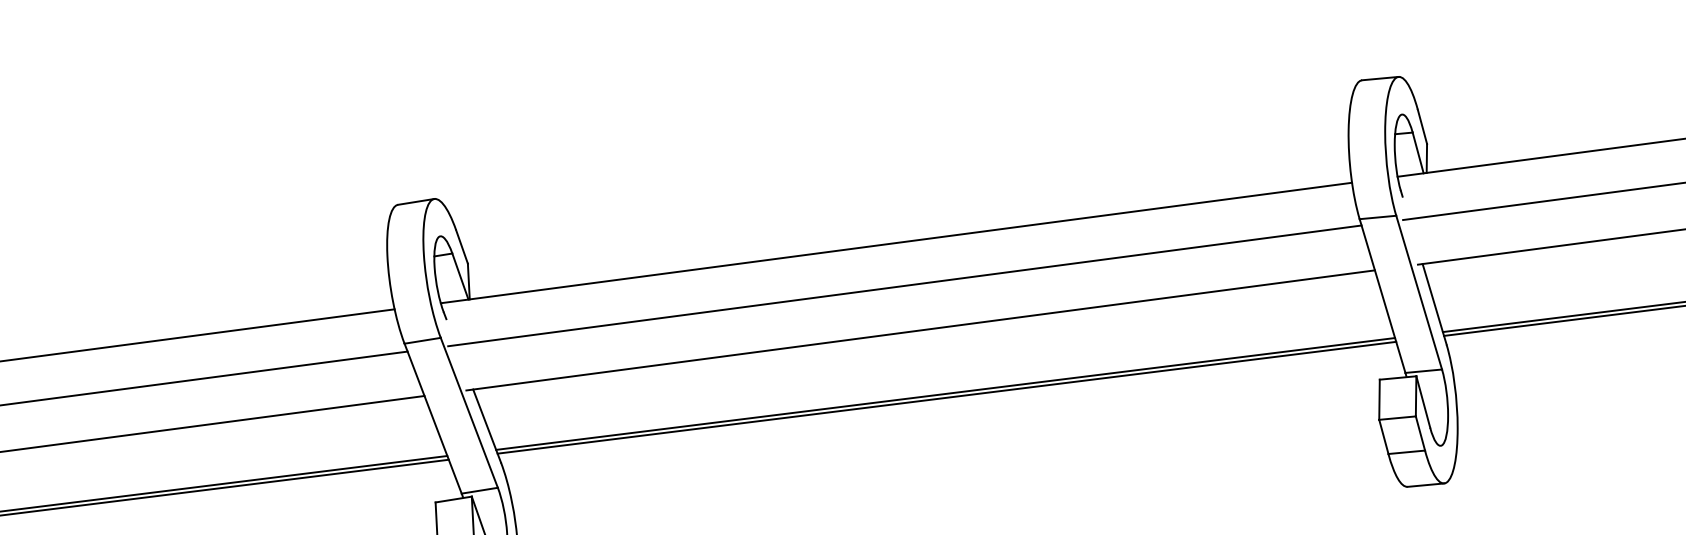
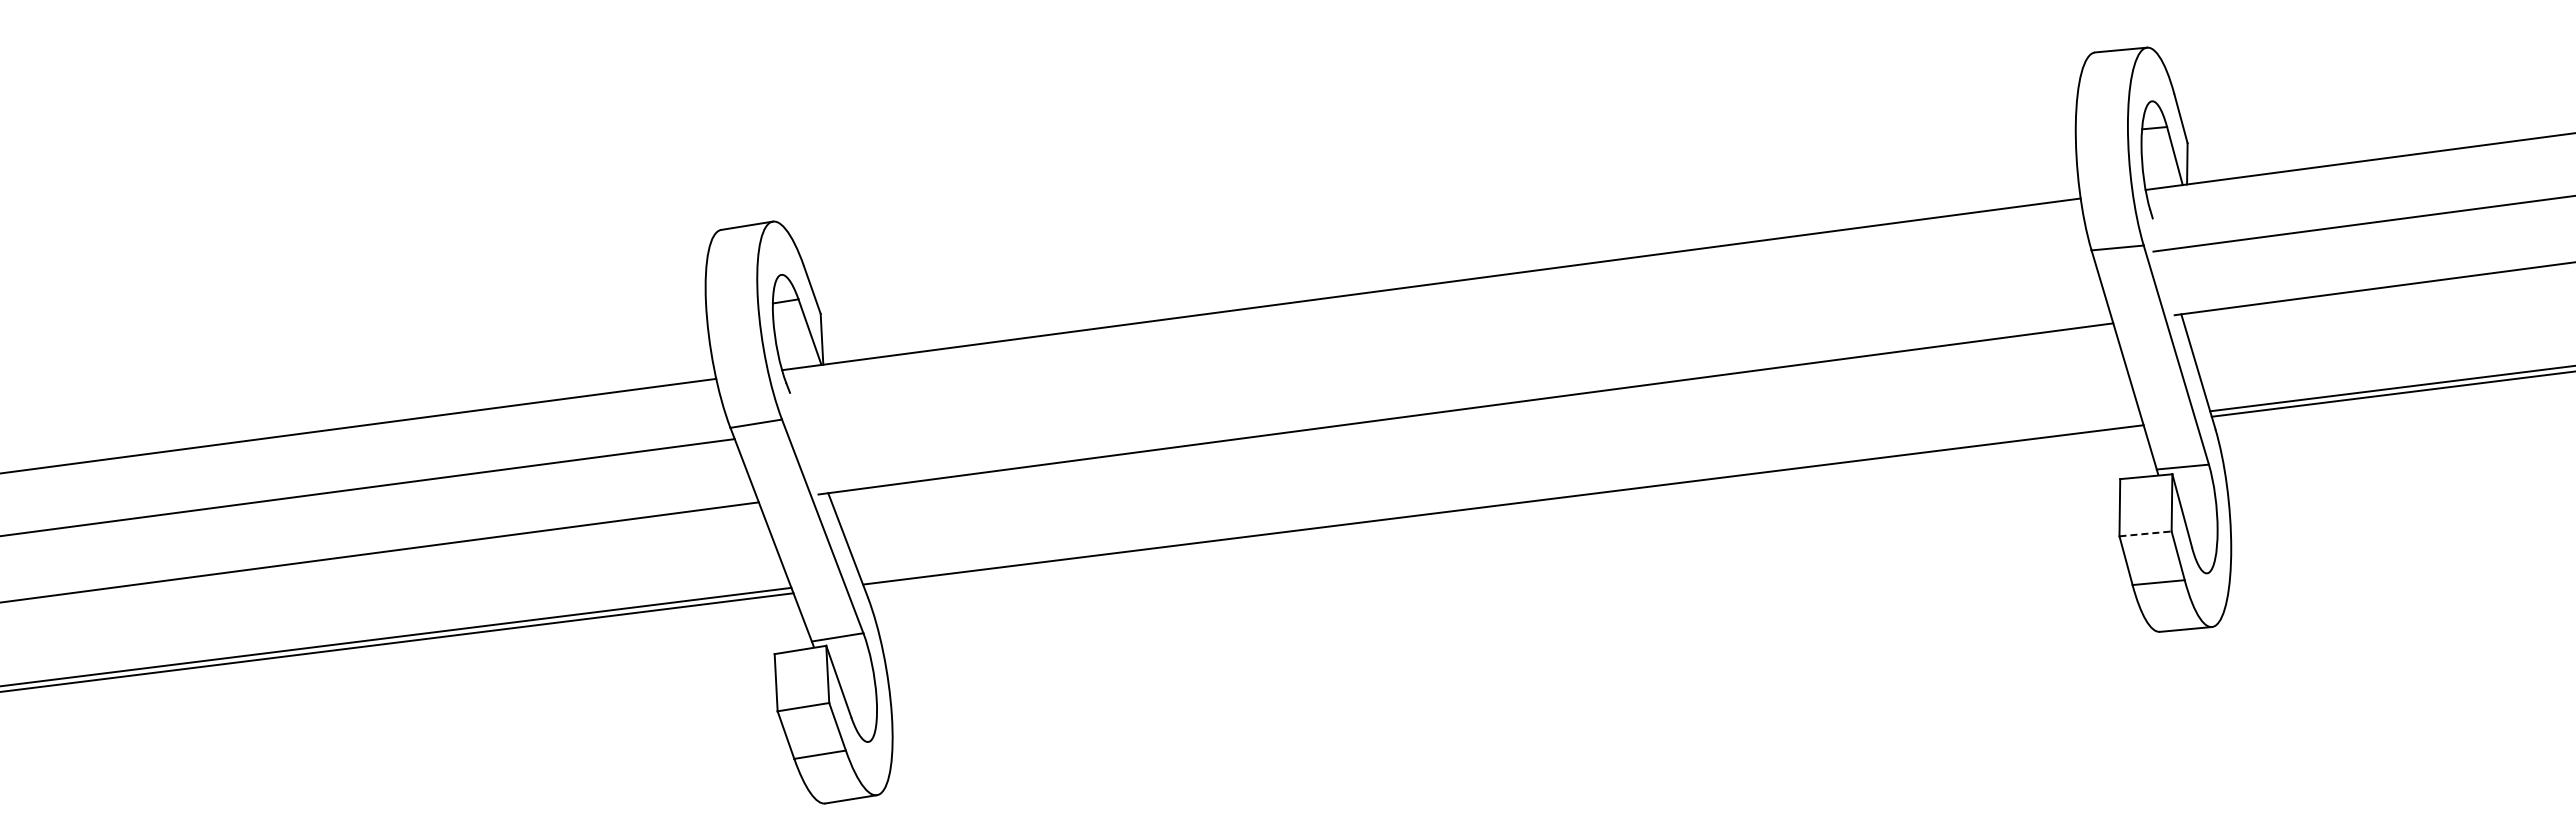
line: (904, 285) -> (1443, 345), removed
line: (944, 393) -> (1500, 499), removed
line: (1398, 417) -> (2146, 533), solid -> dashed

